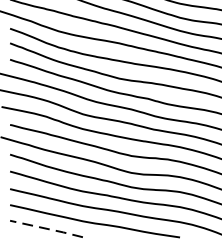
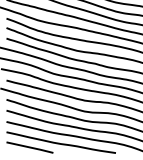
line: (47, 228) -> (30, 147), dashed -> solid

